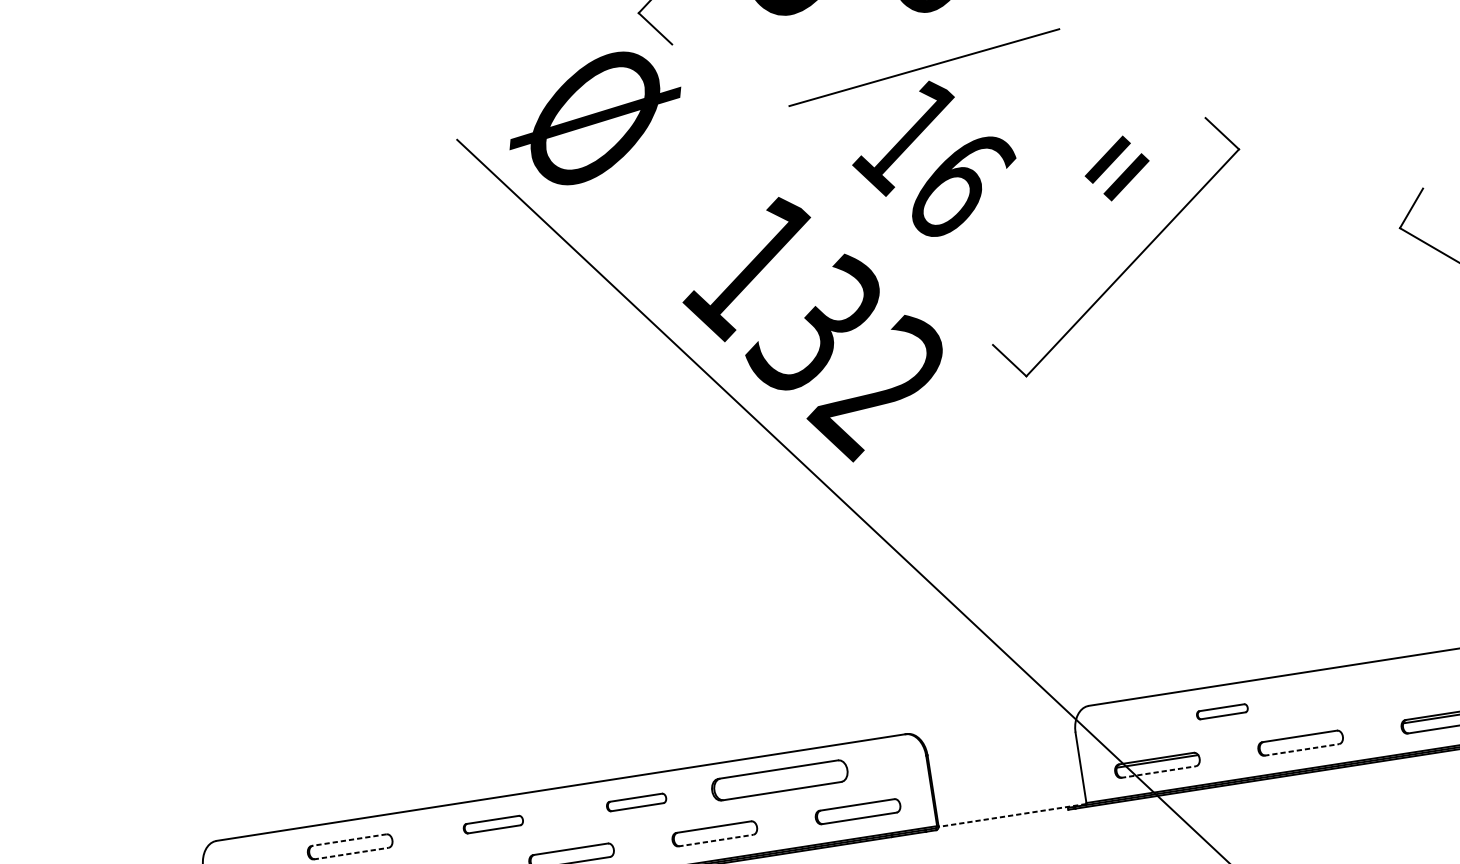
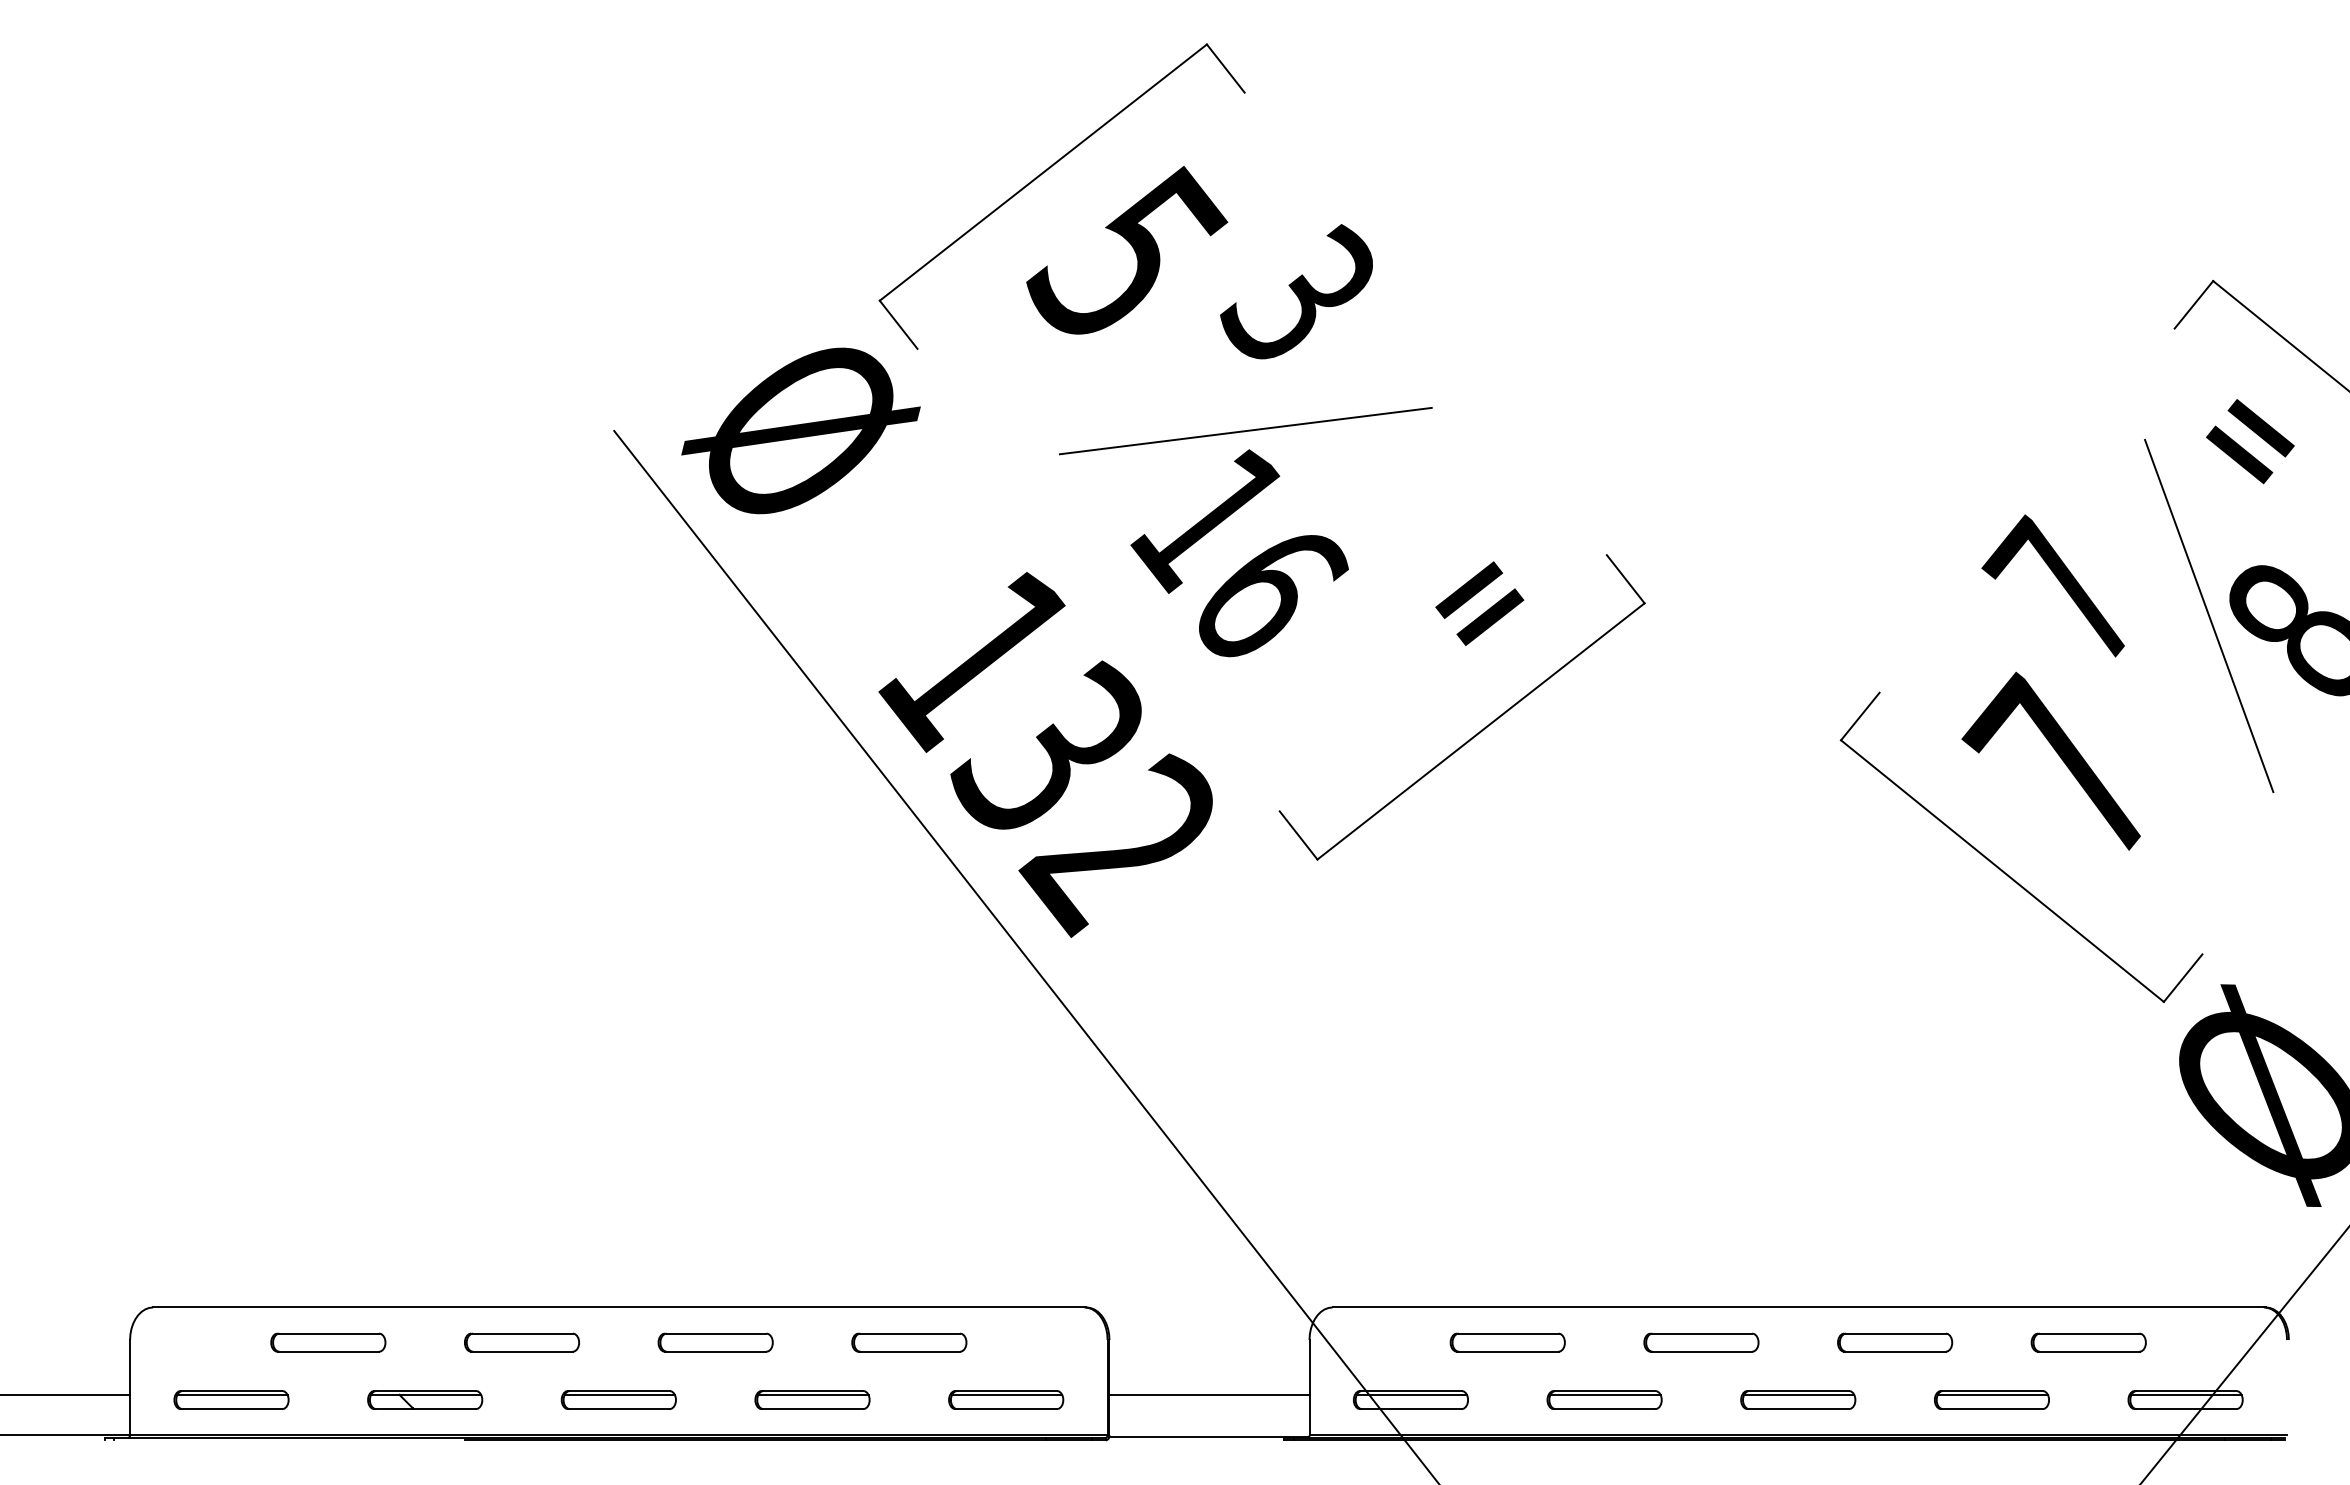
part: (1365, 689) -> (1701, 1342), added
part: (1222, 711) -> (1507, 1342), size x1.67
line: (1300, 738) -> (1605, 1394), added
line: (1301, 750) -> (1604, 1409), dashed -> solid
line: (1158, 772) -> (1410, 1409), dashed -> solid
part: (779, 780) -> (909, 1342), size x0.62
line: (1007, 784) -> (1209, 1394), added
part: (636, 802) -> (715, 1342), size x1.43
line: (858, 807) -> (1007, 1394), added
line: (1012, 815) -> (1209, 1436), dashed -> solid
part: (493, 824) -> (521, 1342), size x1.43
line: (714, 829) -> (813, 1394), added
line: (349, 840) -> (328, 1333), dashed -> solid
line: (715, 840) -> (812, 1409), dashed -> solid
line: (571, 851) -> (619, 1394), added
line: (351, 853) -> (328, 1351), dashed -> solid

